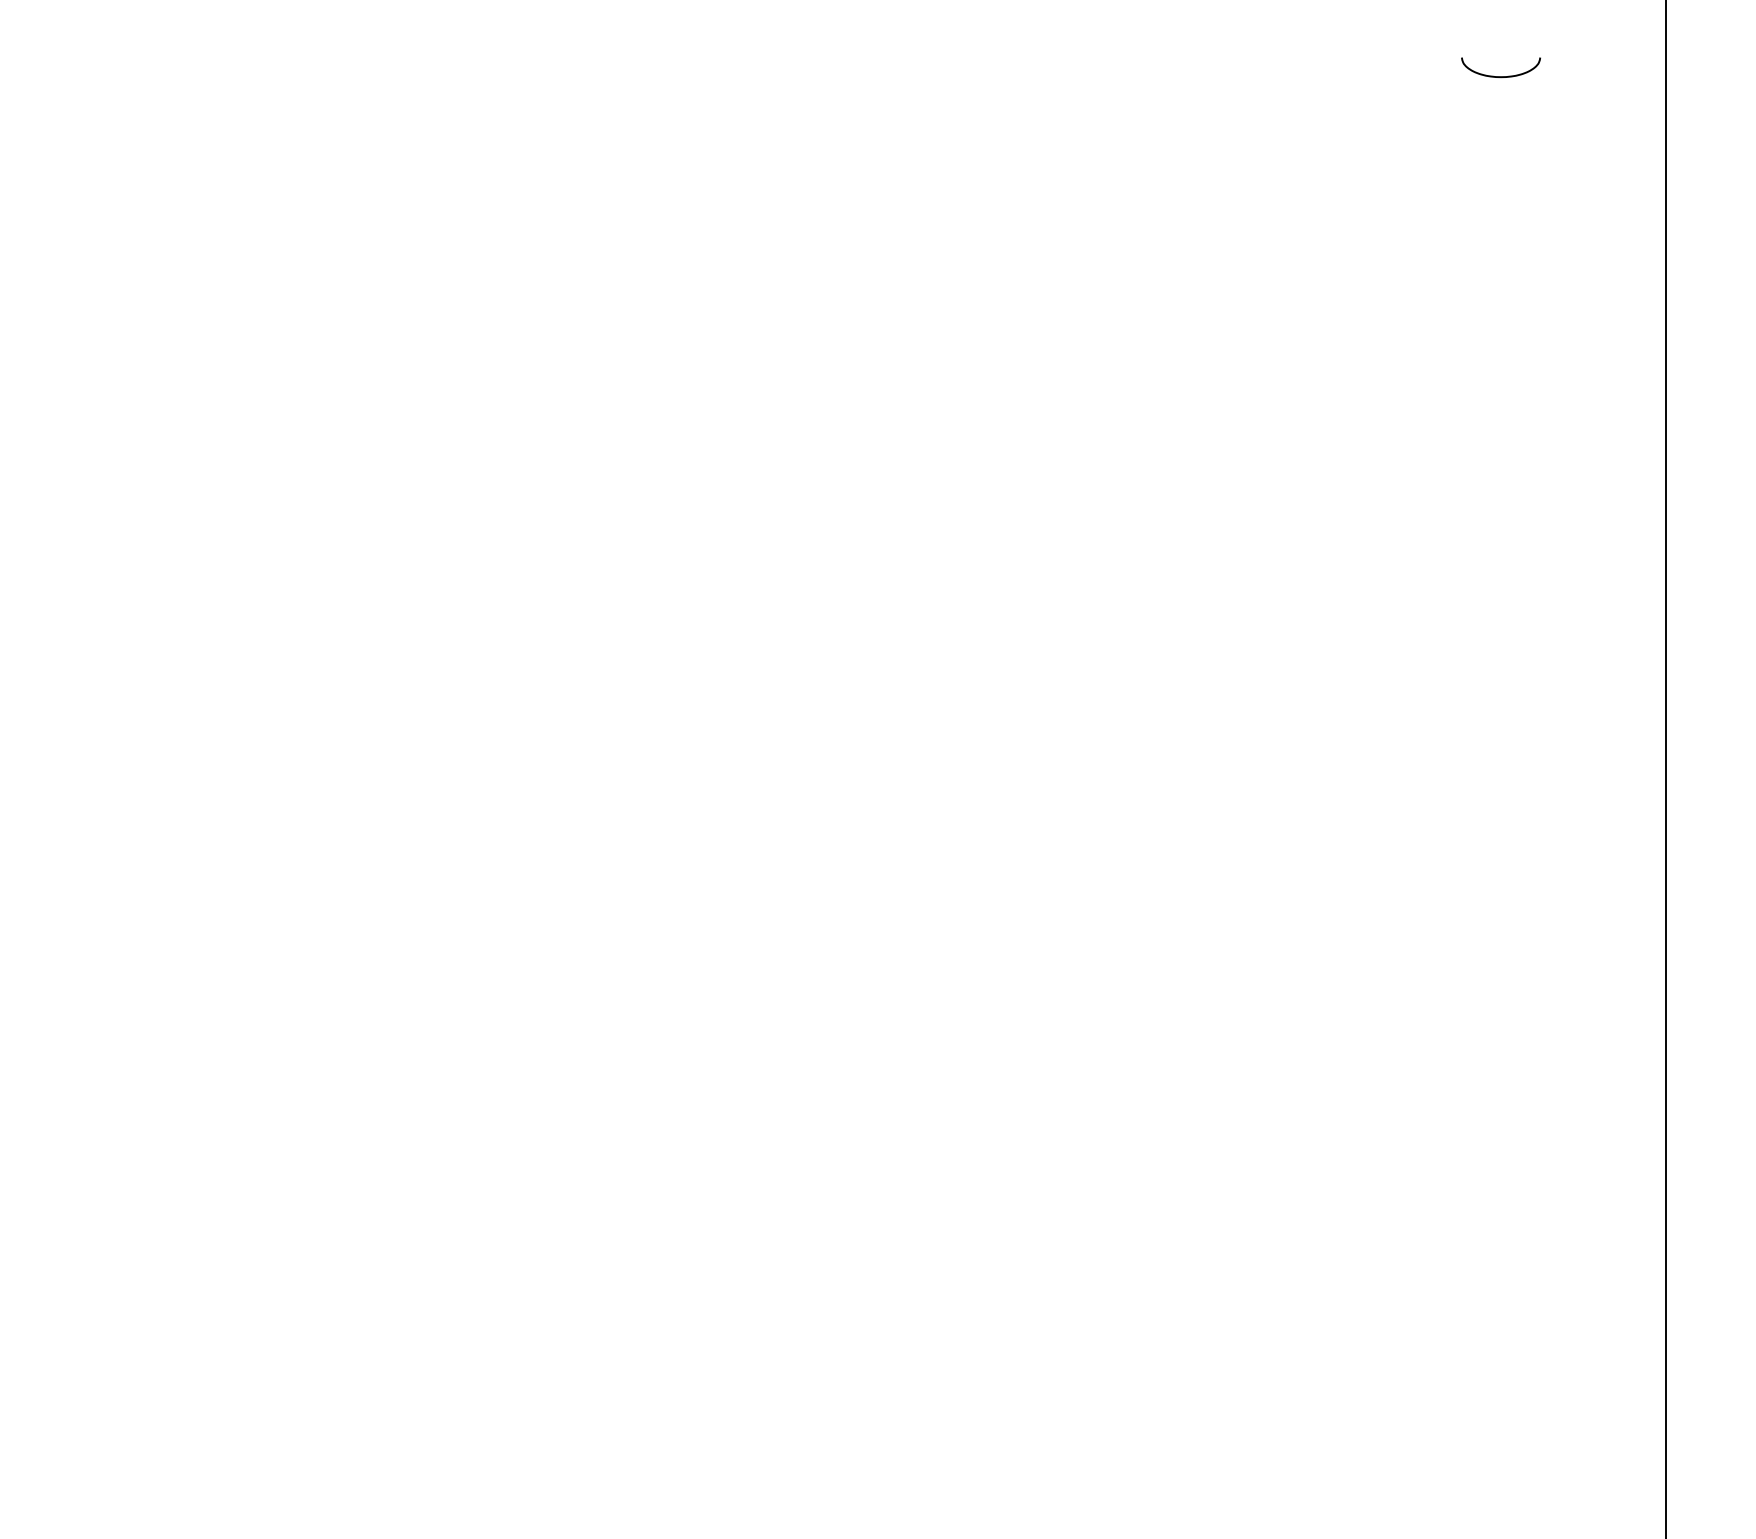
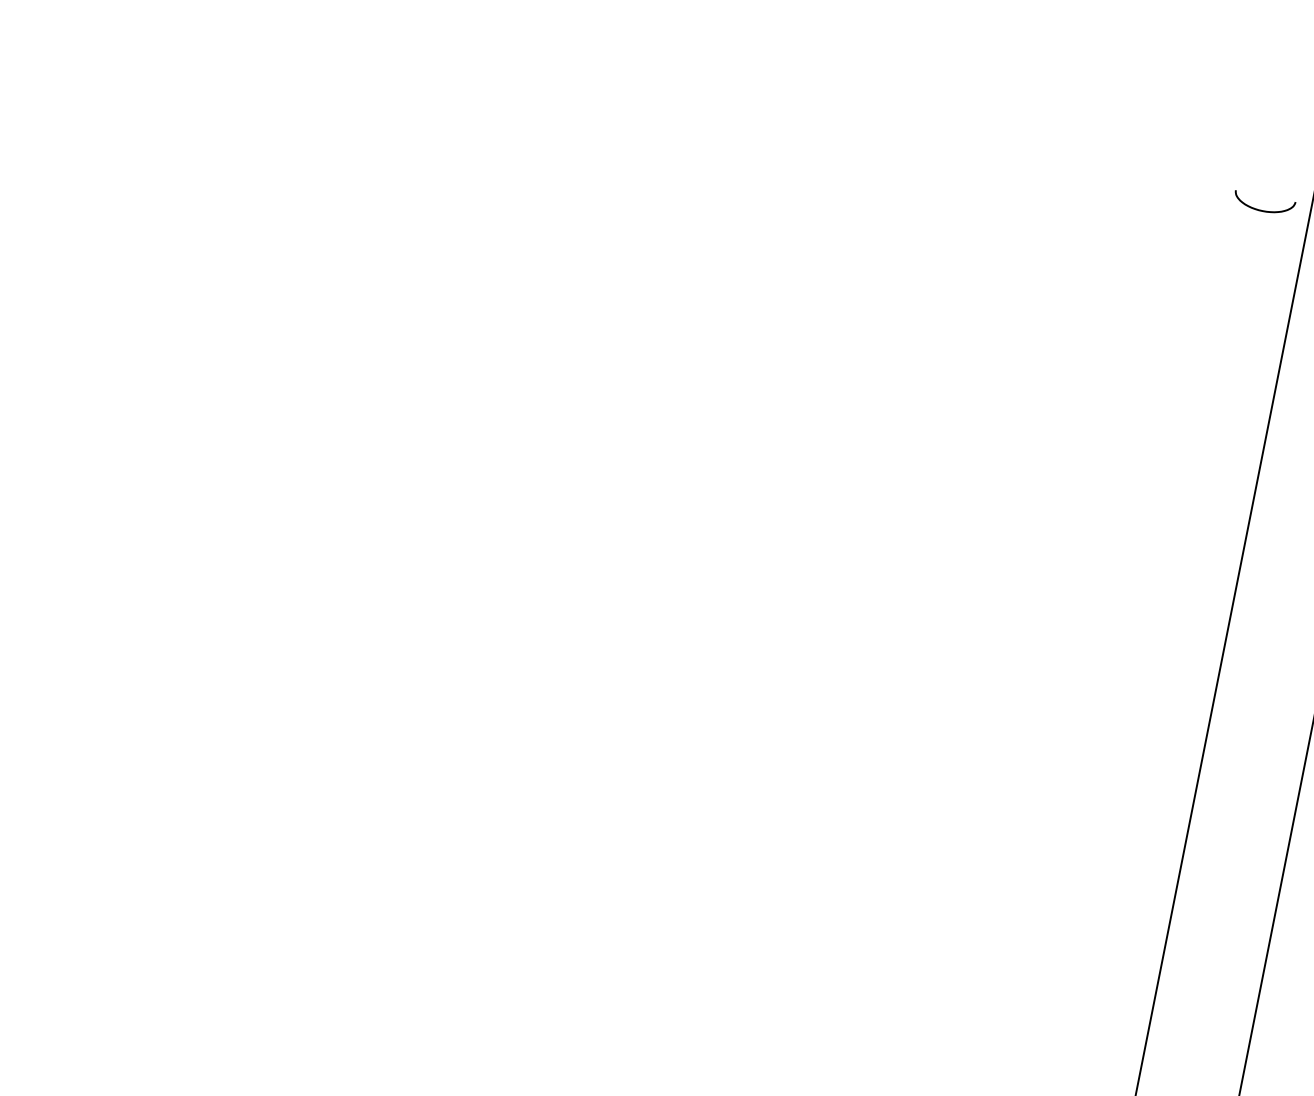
part: (1500, 76) -> (1262, 210), moved

